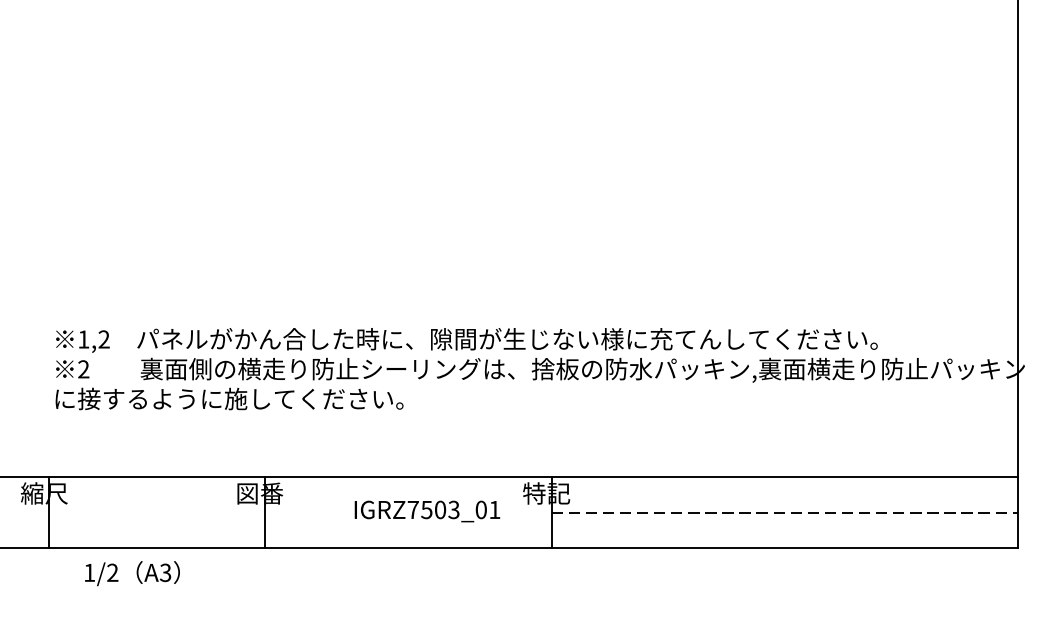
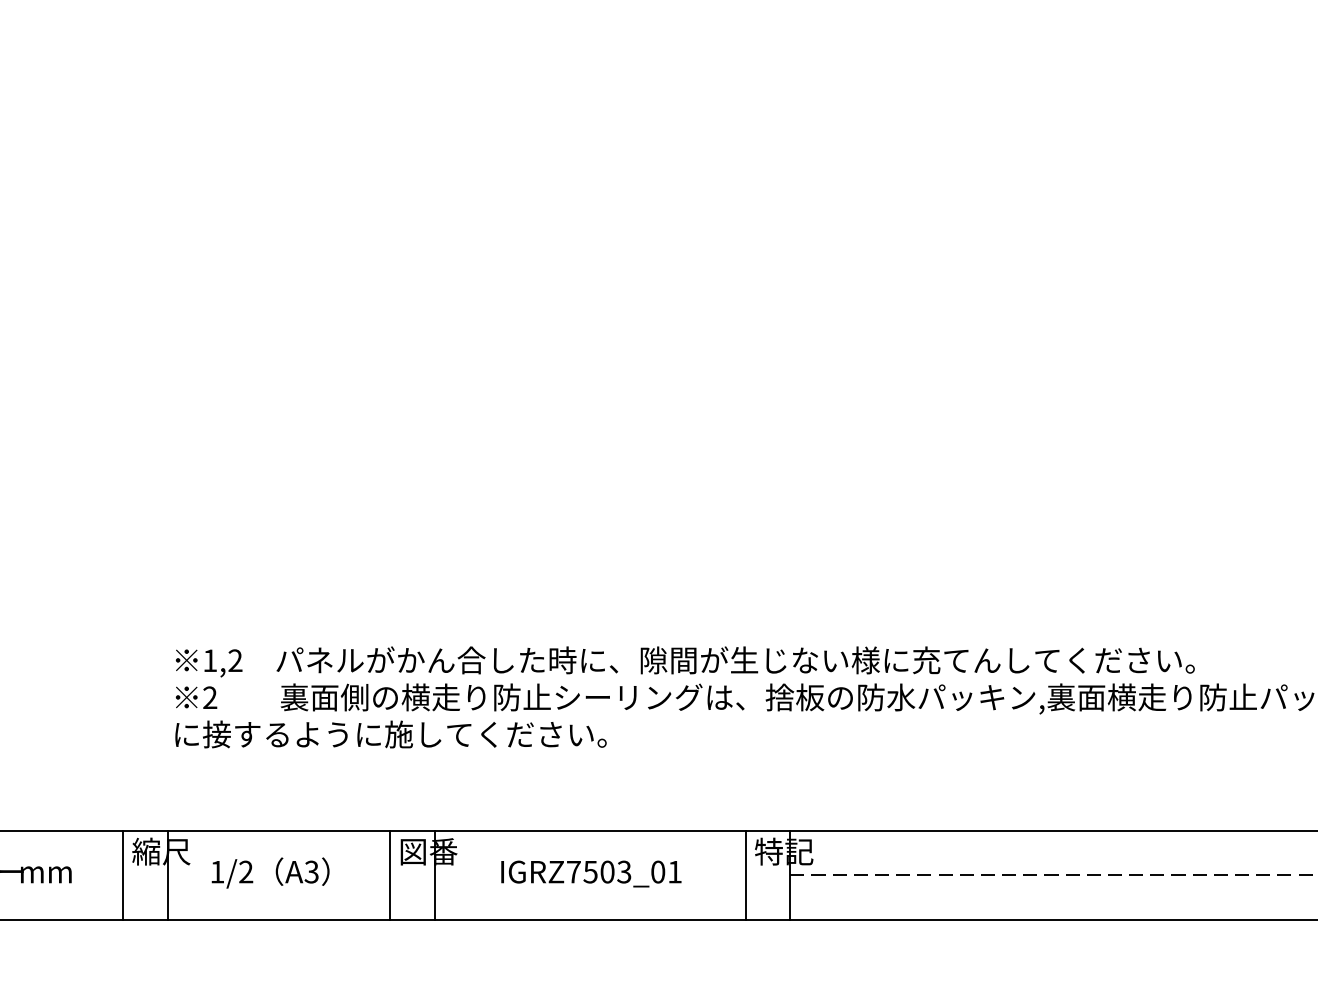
line: (13, 511) -> (123, 874), added
line: (229, 511) -> (390, 874), added
text: (427, 511) -> (591, 873), moved
line: (515, 511) -> (745, 874), added
text: (132, 573) -> (270, 872), moved

